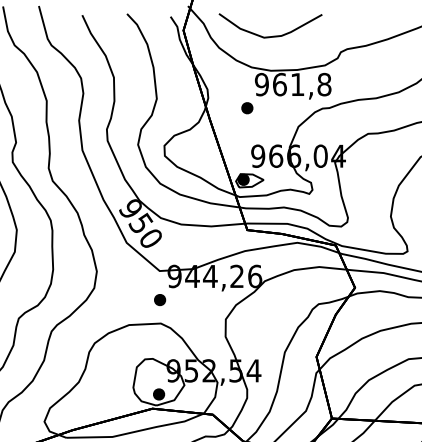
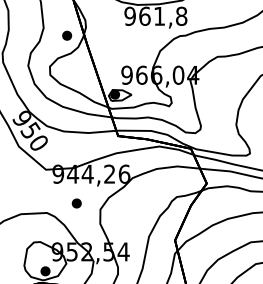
part: (247, 108) -> (67, 35), moved
part: (160, 300) -> (77, 203), moved

